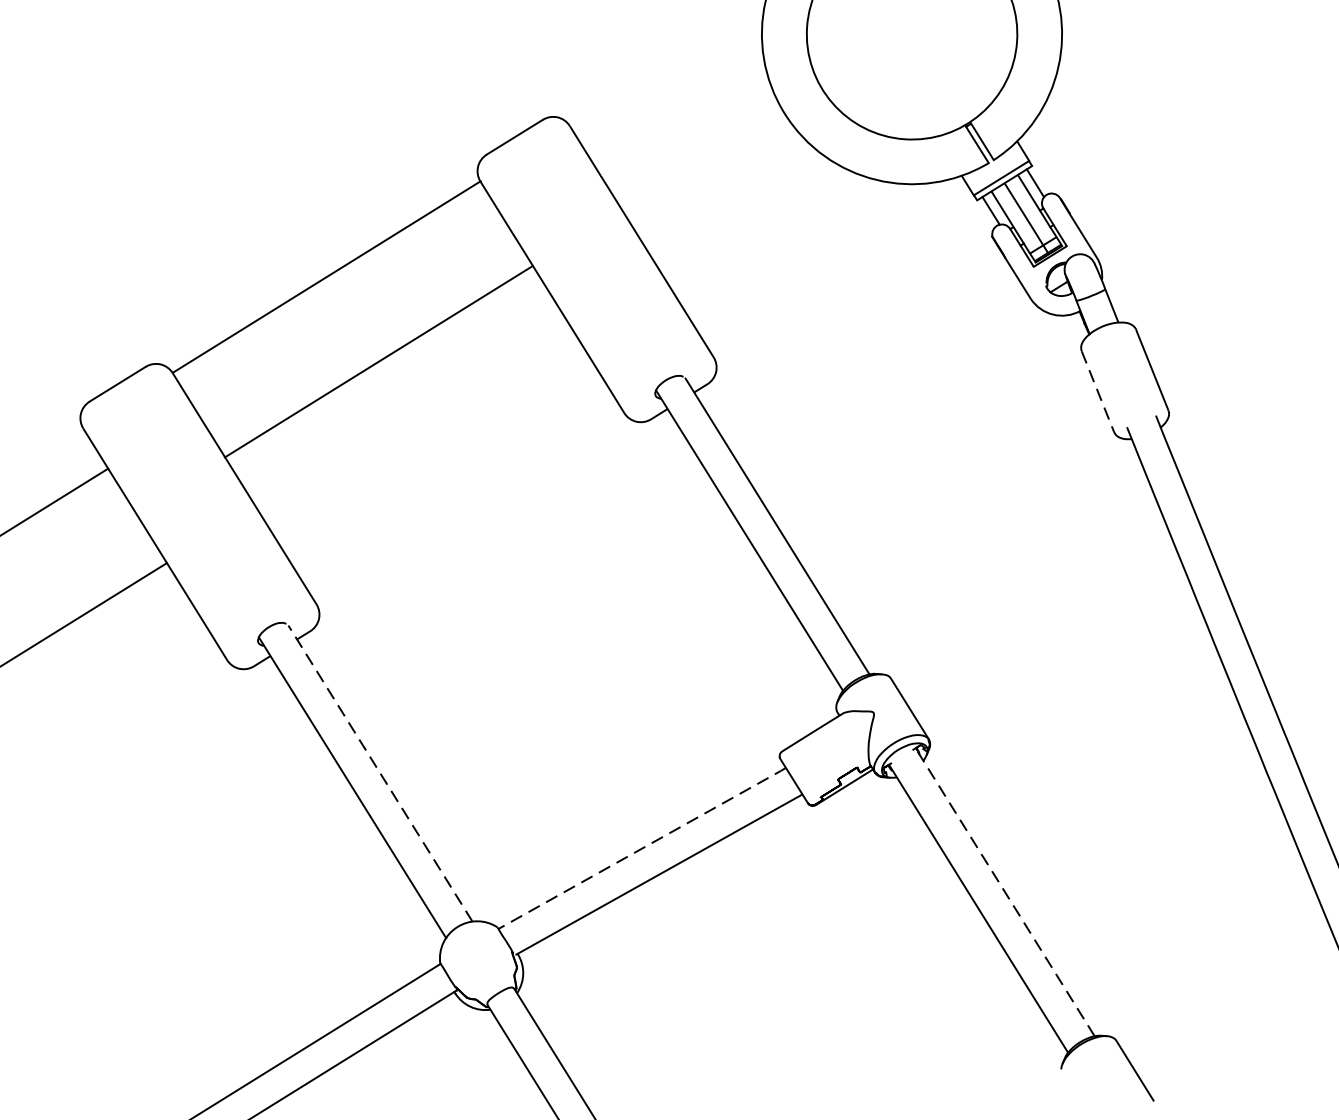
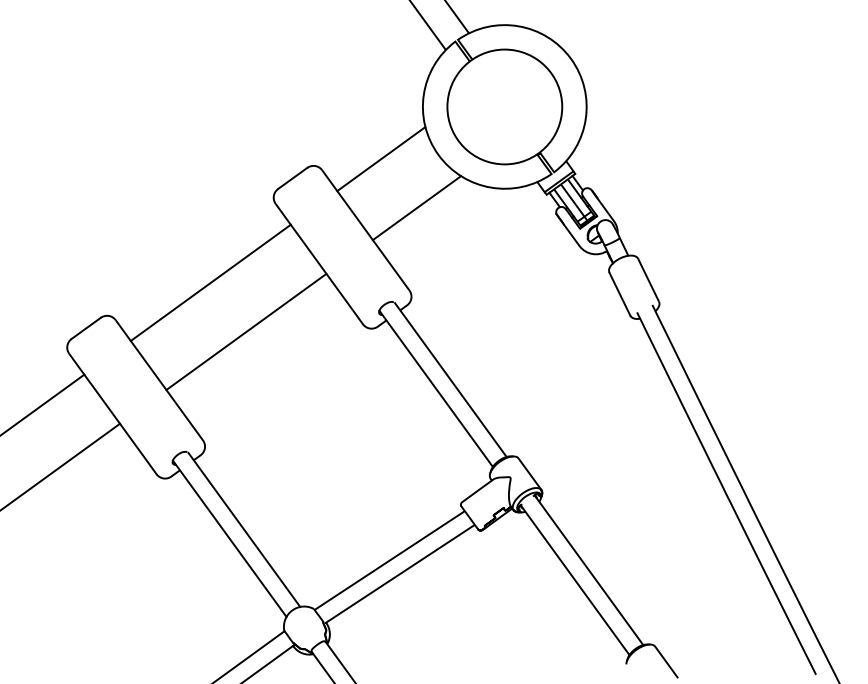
line: (679, 114) -> (381, 159), added
line: (737, 208) -> (416, 208), added
line: (326, 276) -> (210, 282), moved
line: (378, 360) -> (246, 331), moved
line: (1097, 392) -> (619, 294), dashed -> solid
line: (380, 772) -> (244, 529), dashed -> solid
line: (643, 848) -> (390, 560), dashed -> solid
line: (1004, 890) -> (588, 569), dashed -> solid

